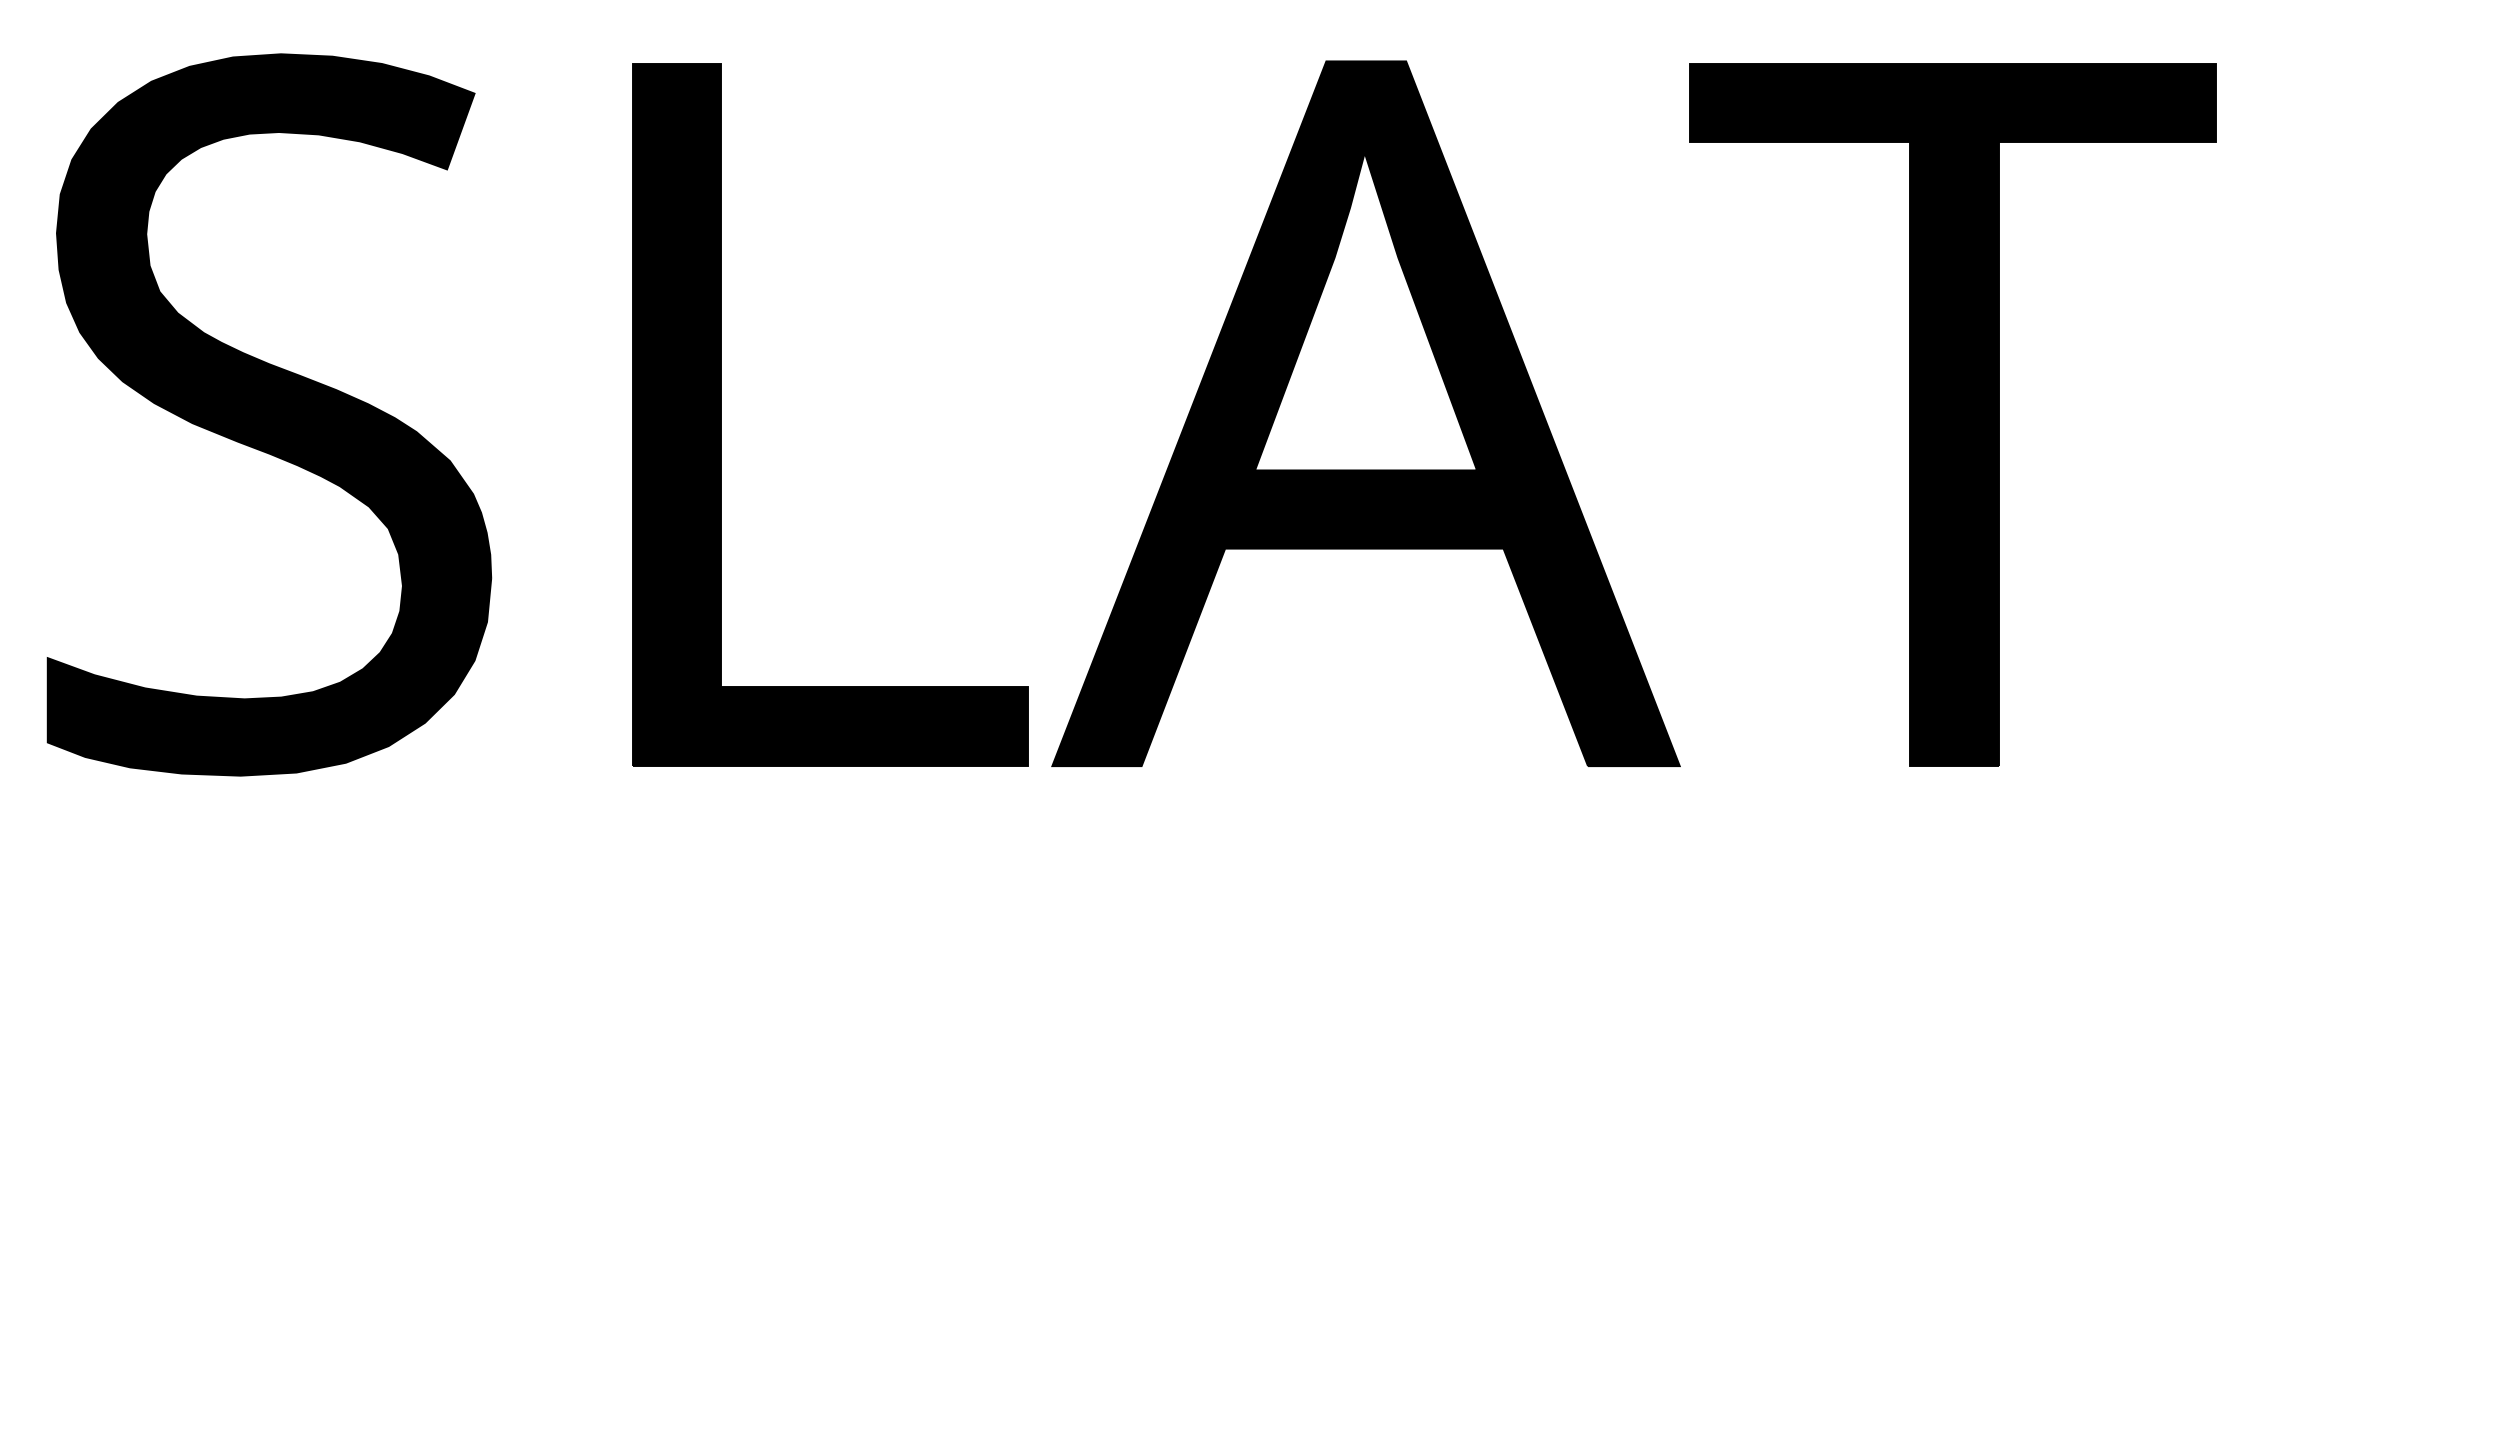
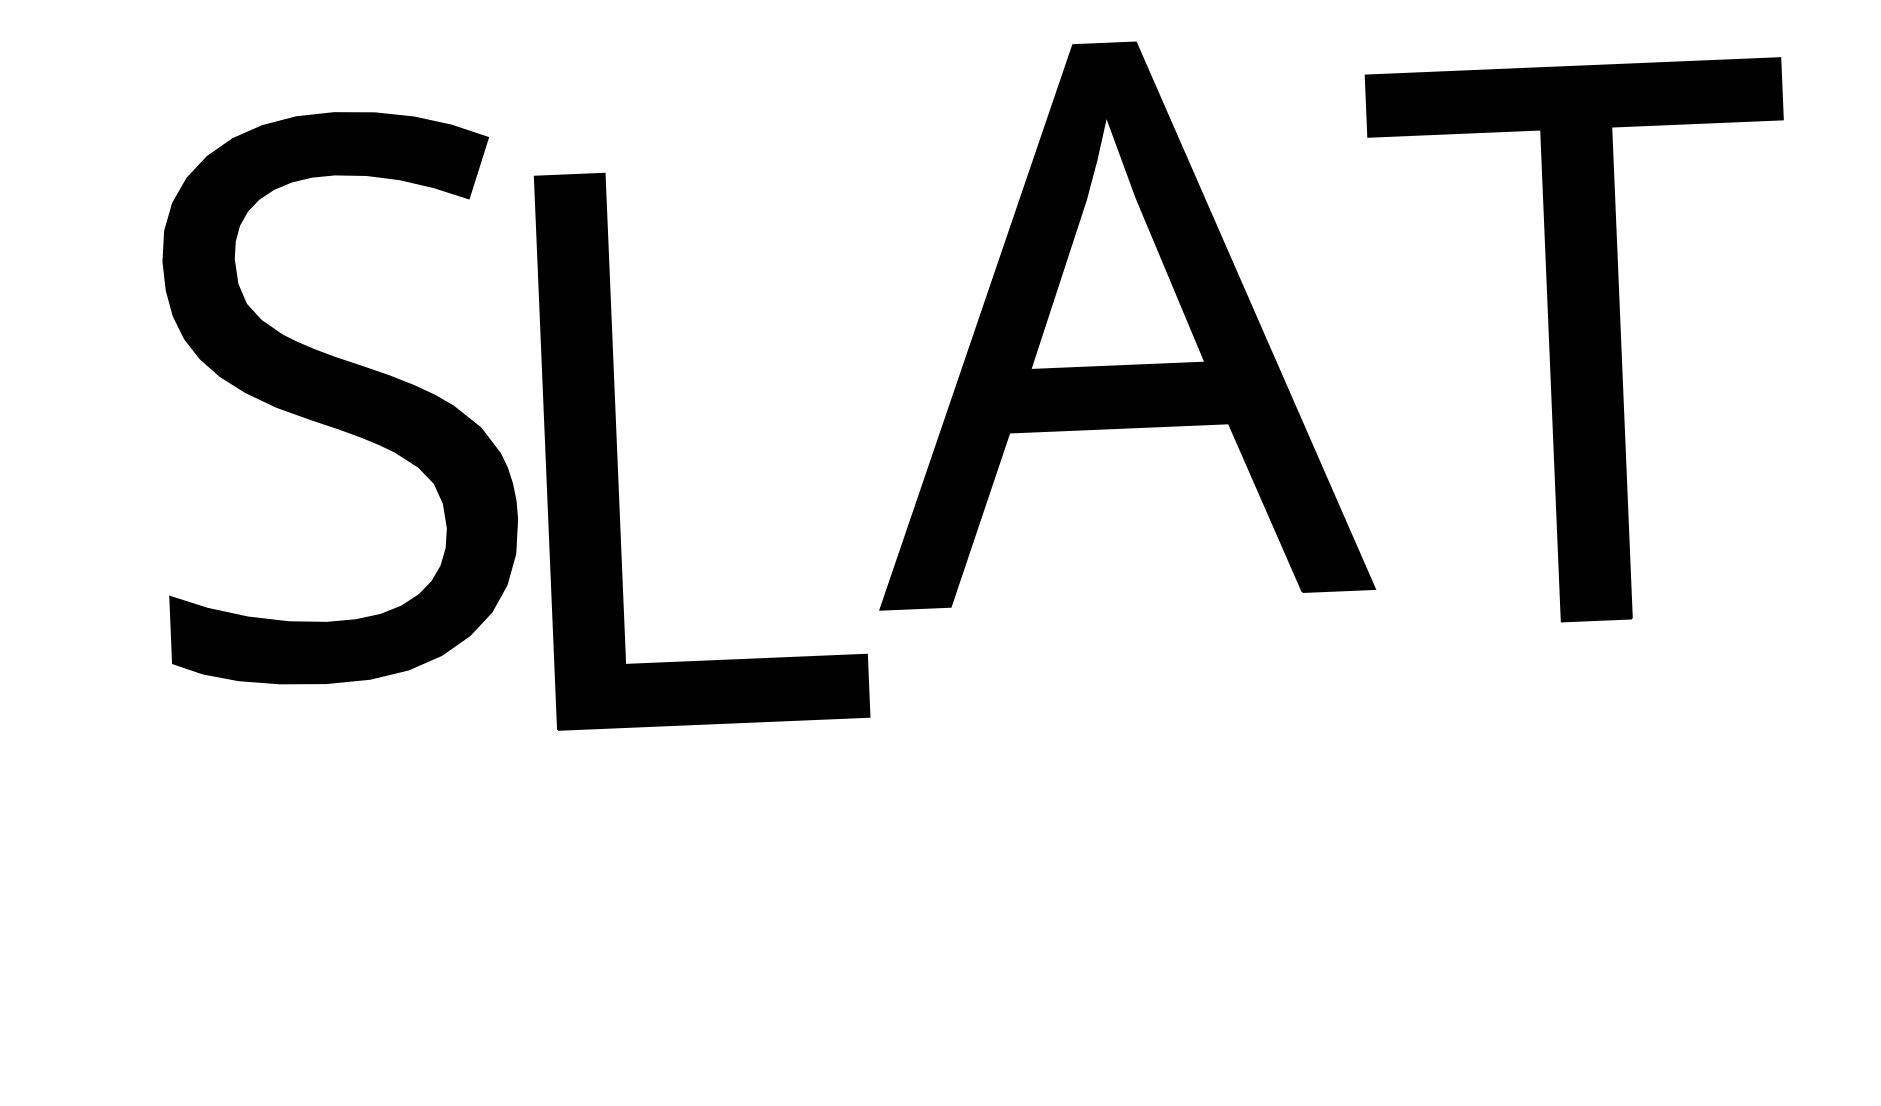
part: (1365, 413) -> (1115, 321), moved
part: (269, 414) -> (336, 397), moved
part: (721, 414) -> (616, 449), moved

